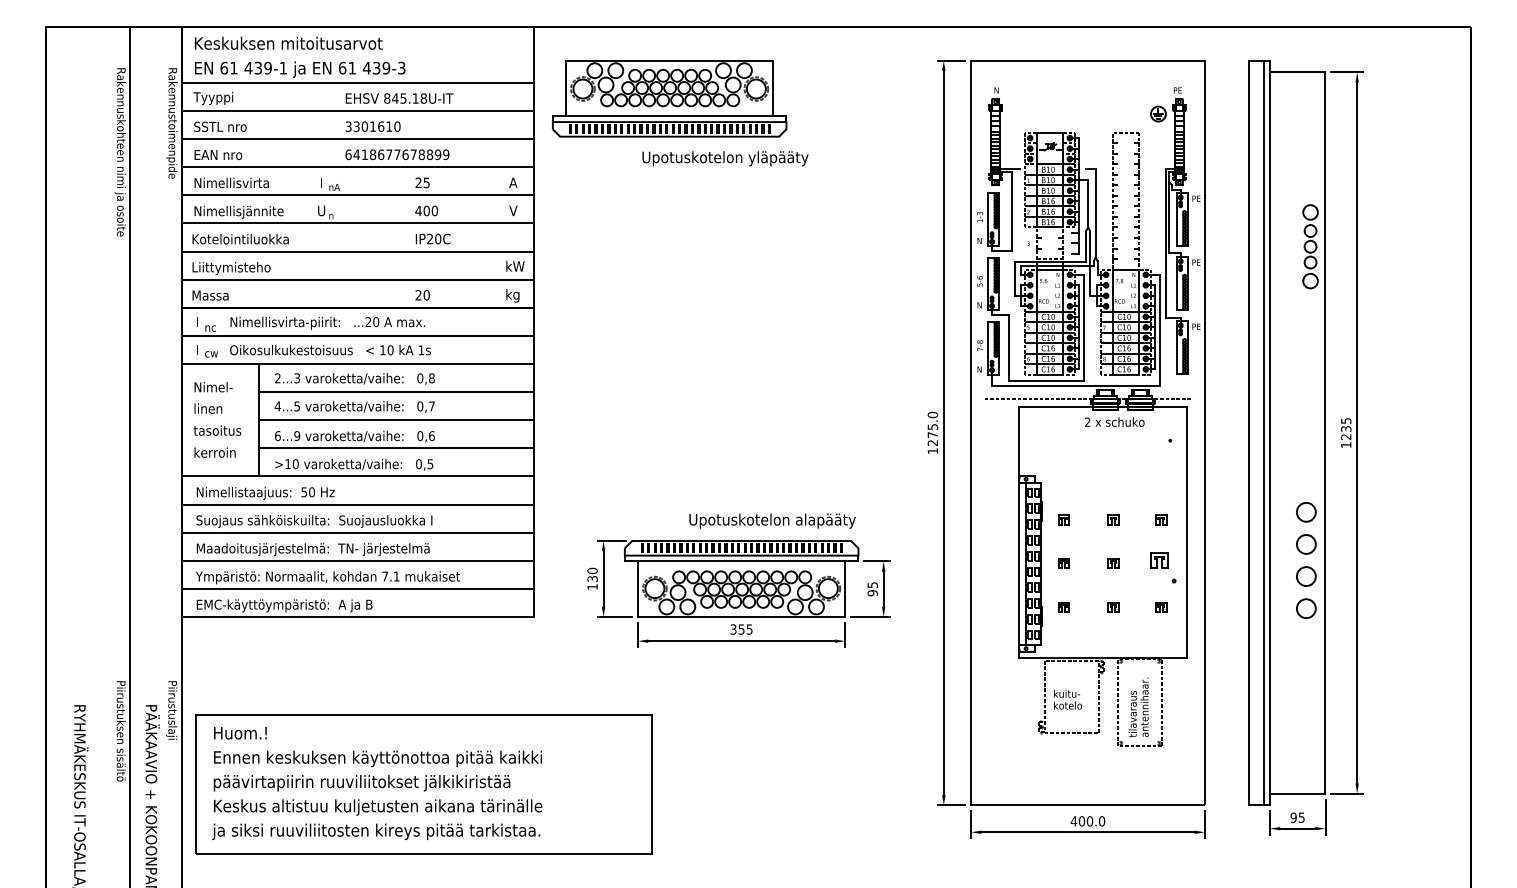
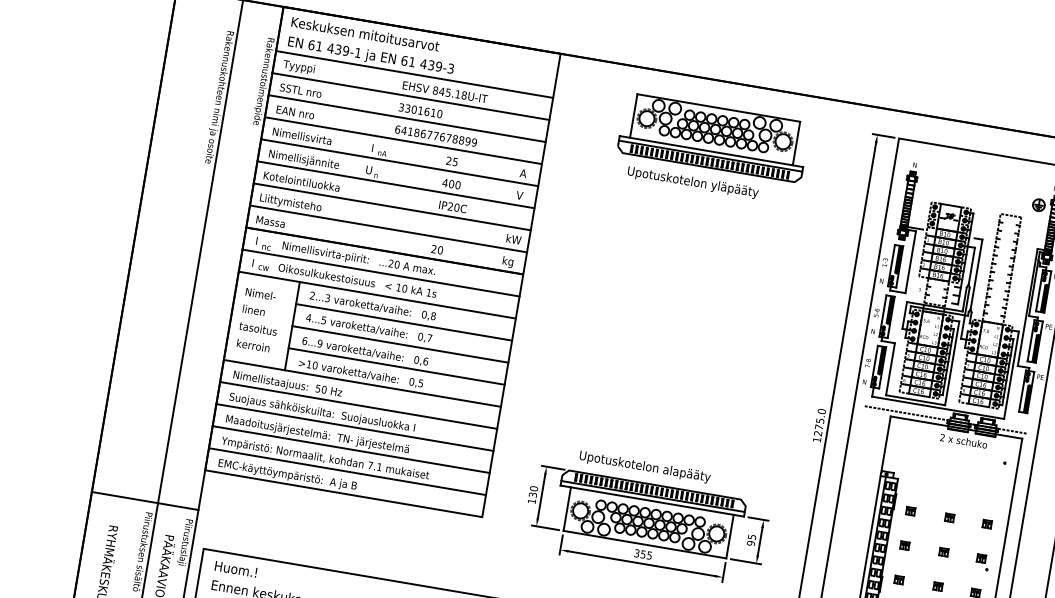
part: (669, 98) -> (713, 137), moved
text: (772, 520) -> (645, 466), moved
part: (1163, 568) -> (982, 562), size x0.62
line: (113, 667) -> (145, 500), added

